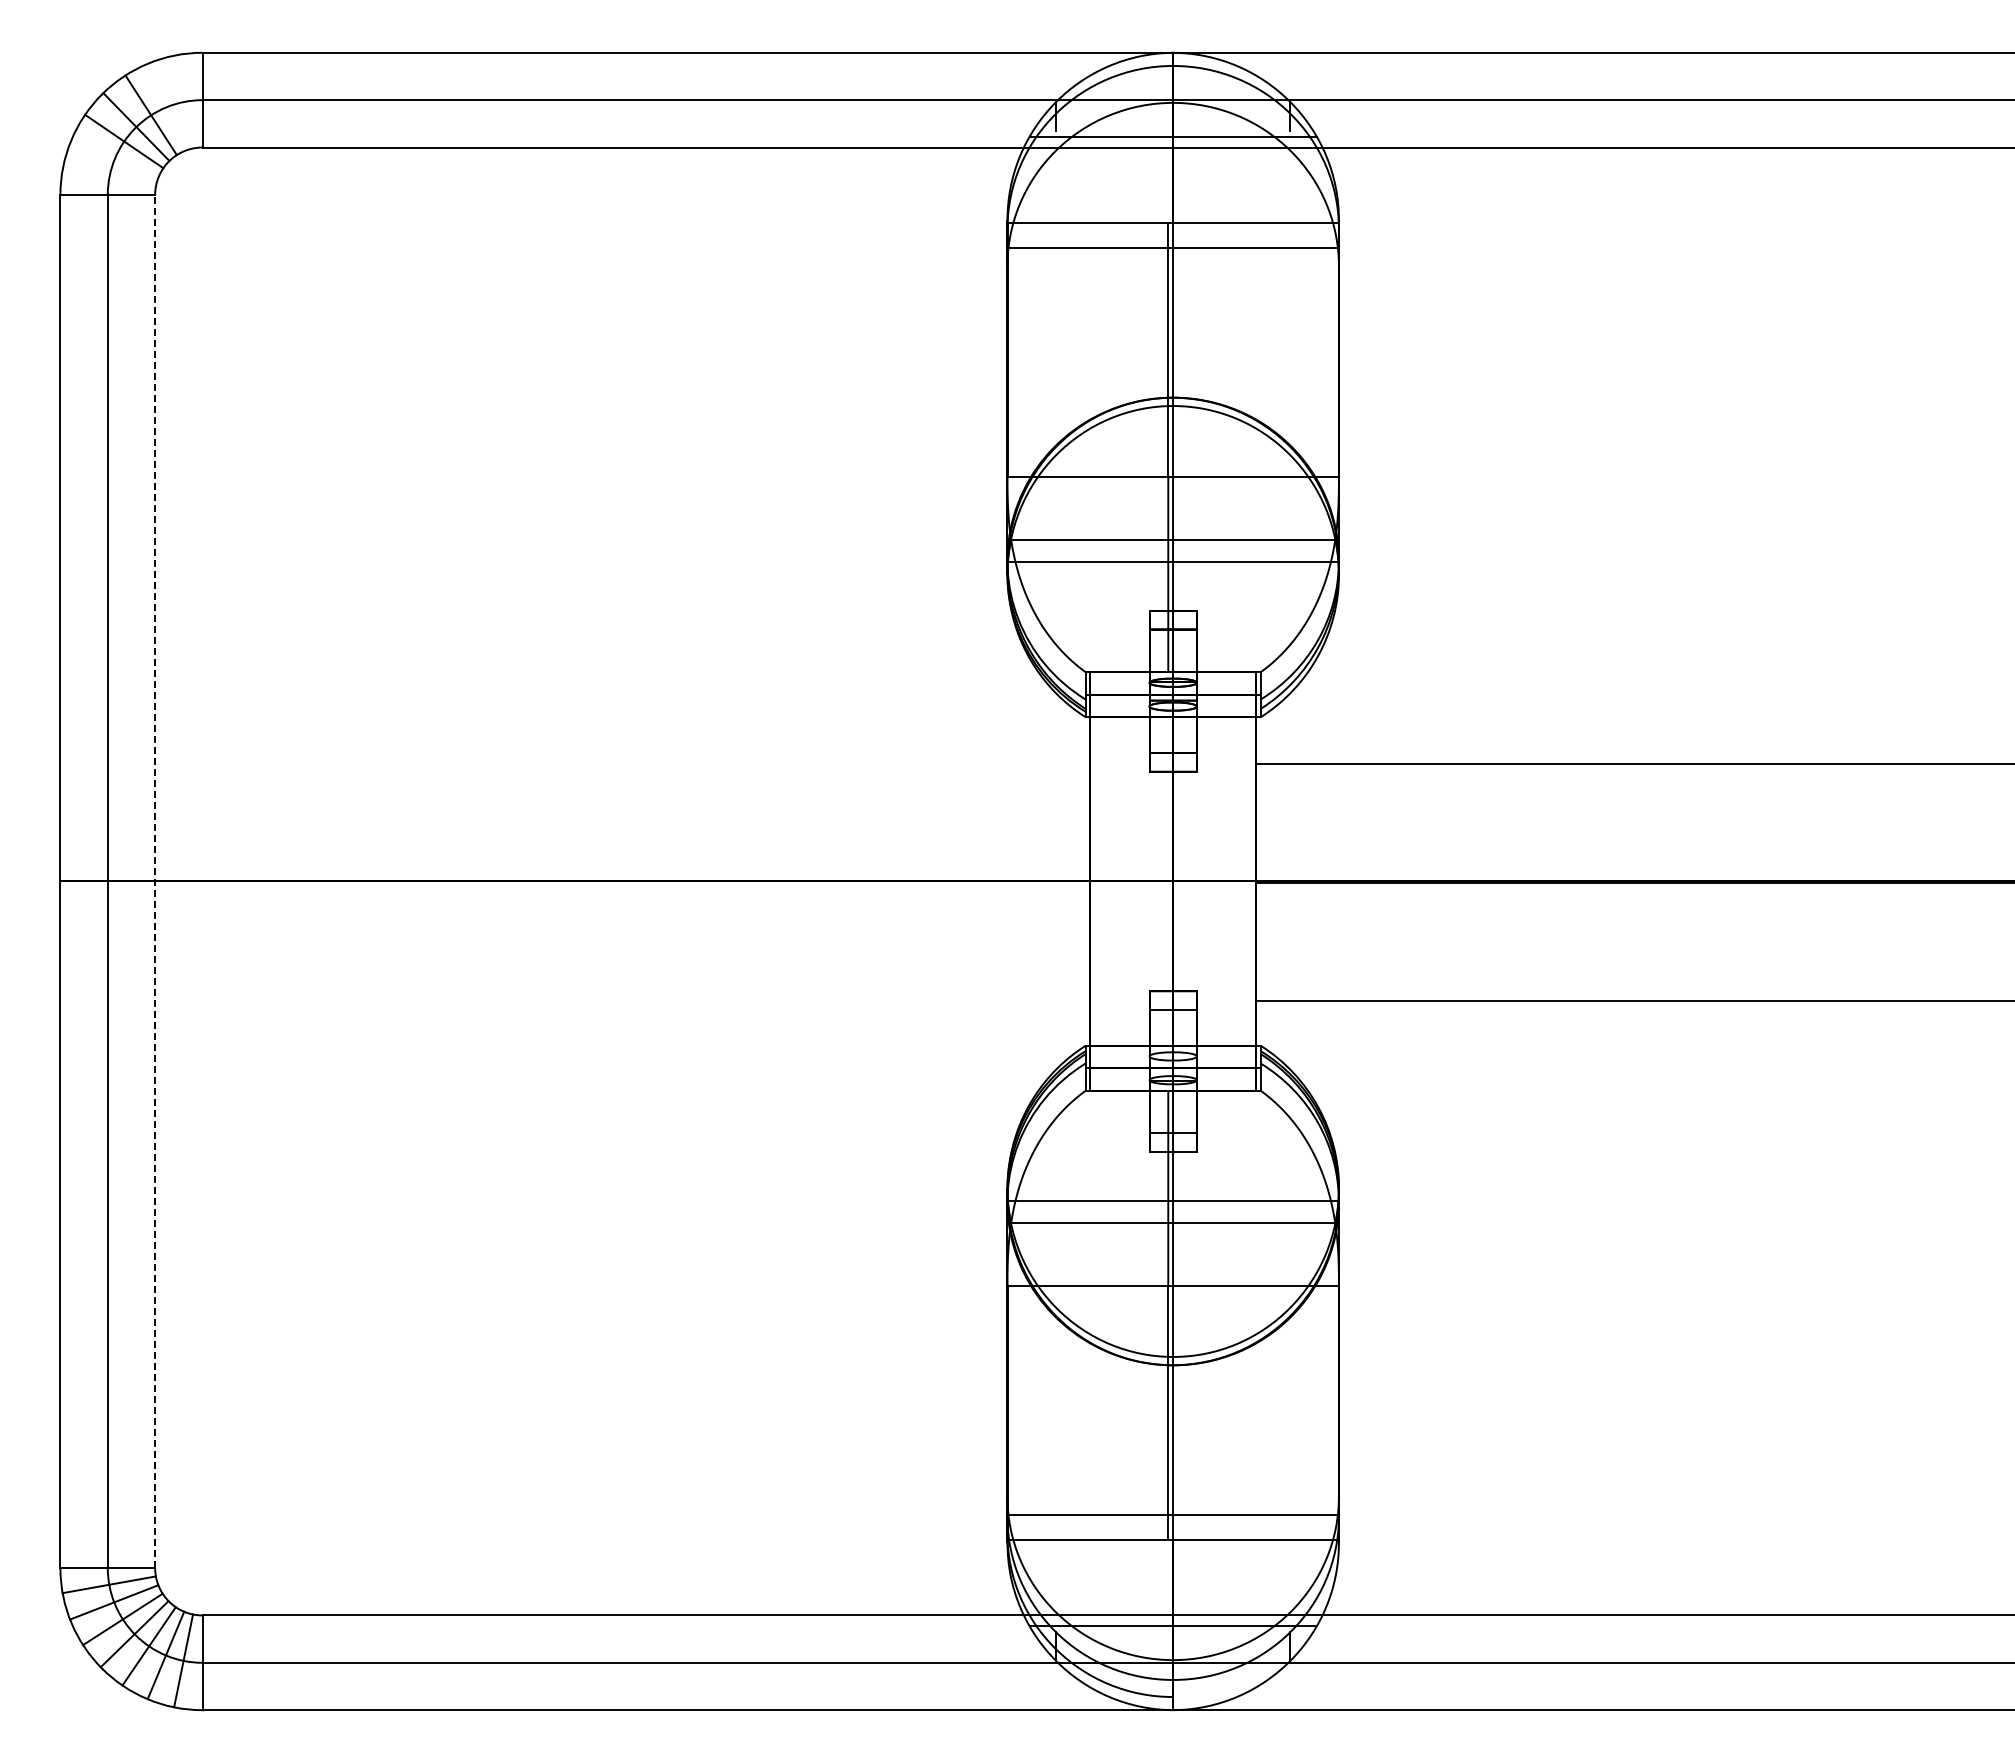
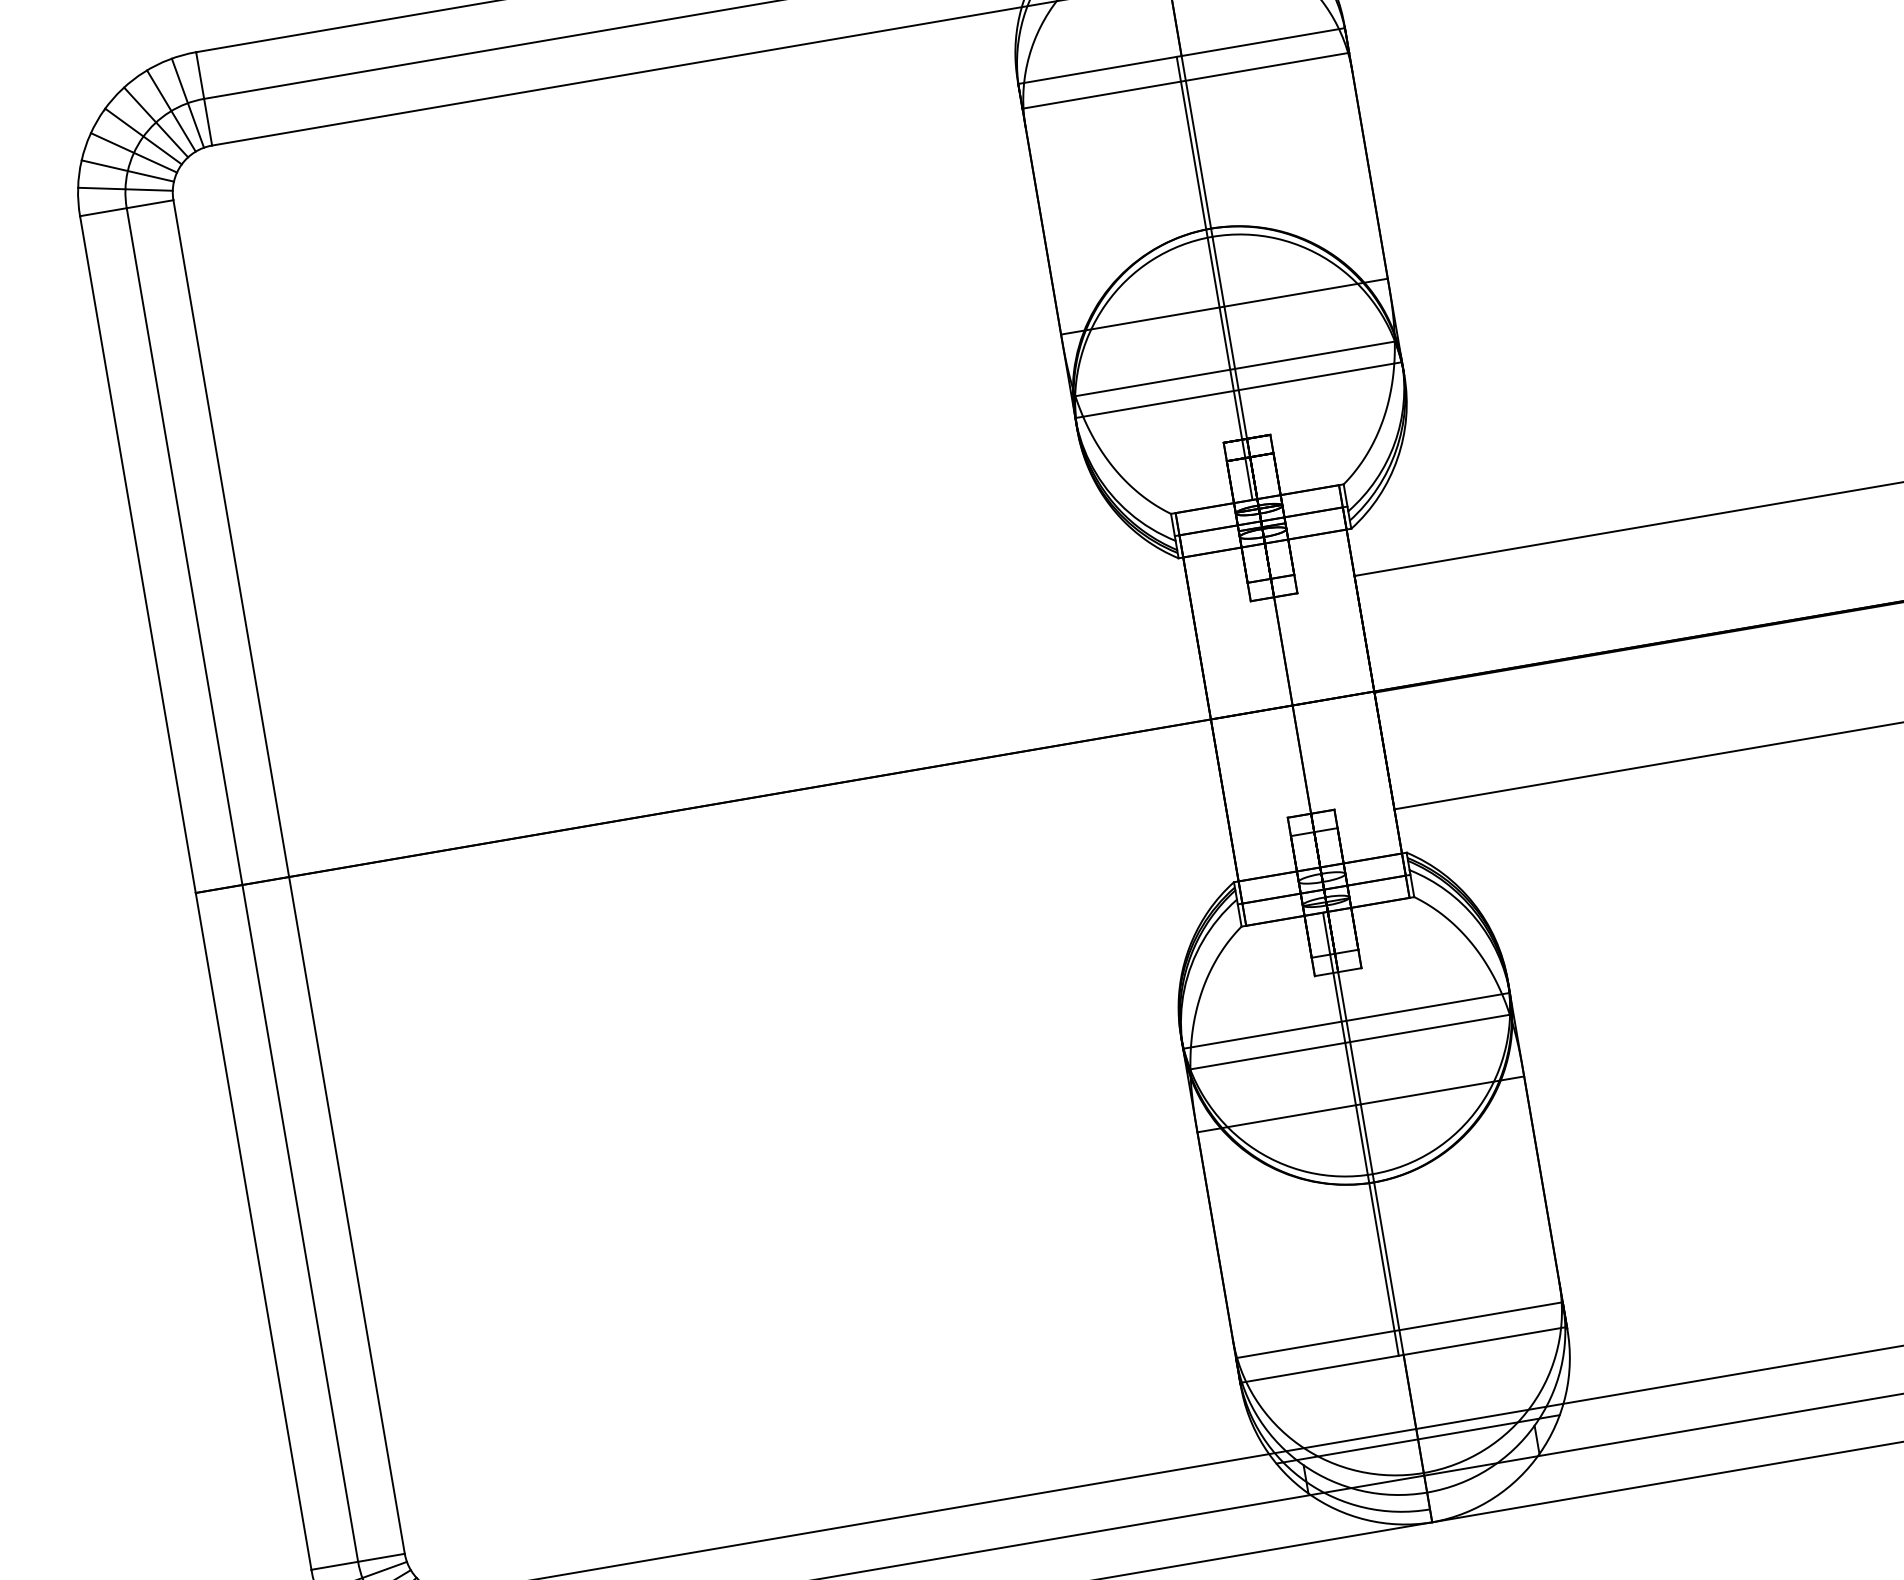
line: (185, 101) -> (187, 103), added
line: (168, 106) -> (171, 110), added
line: (114, 158) -> (127, 171), added
line: (109, 175) -> (125, 188), added
line: (155, 881) -> (289, 876), dashed -> solid

